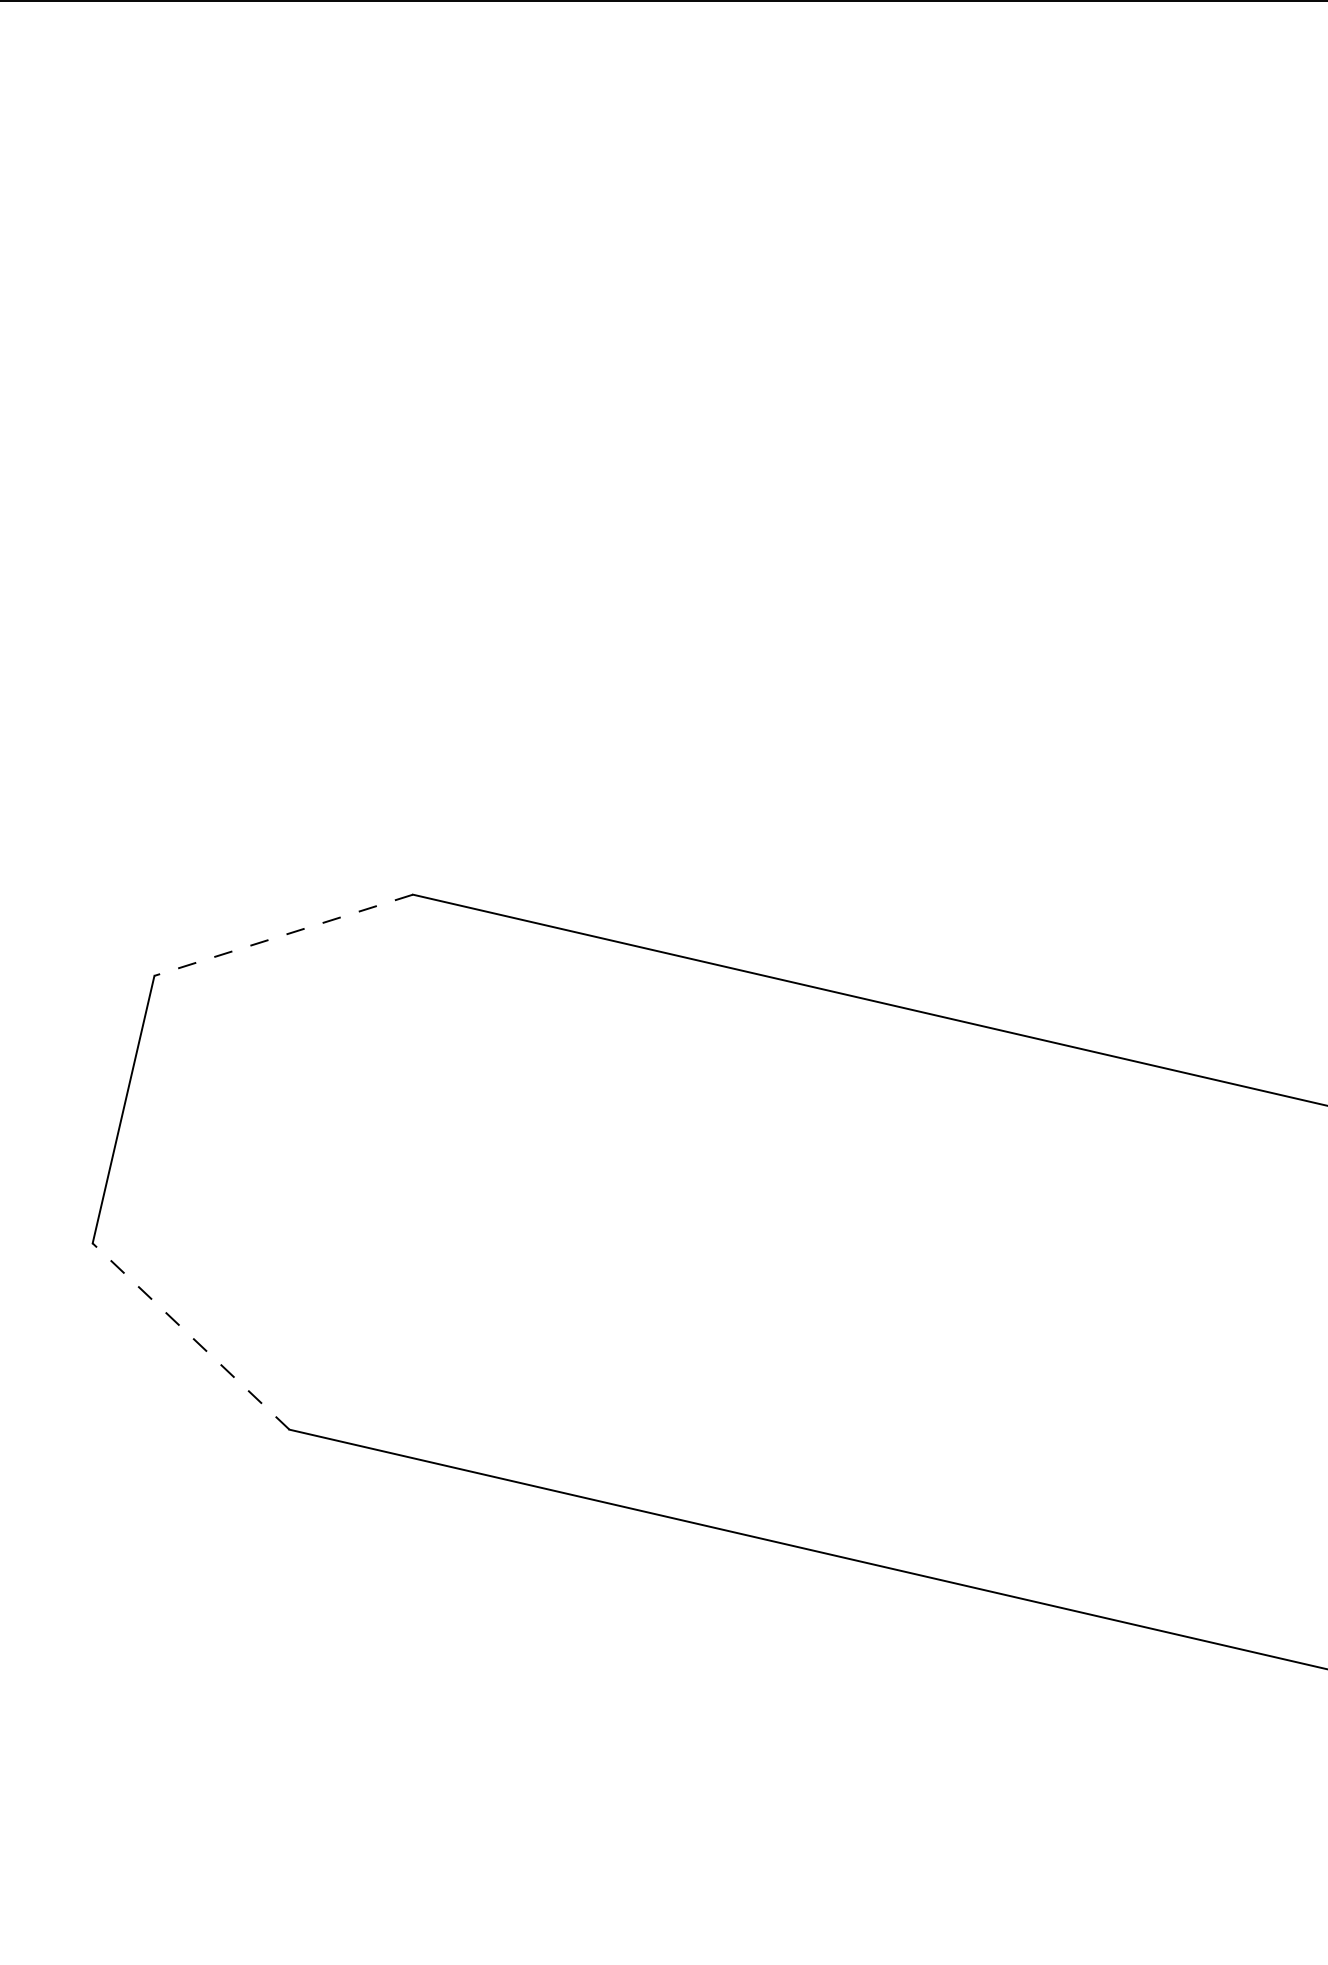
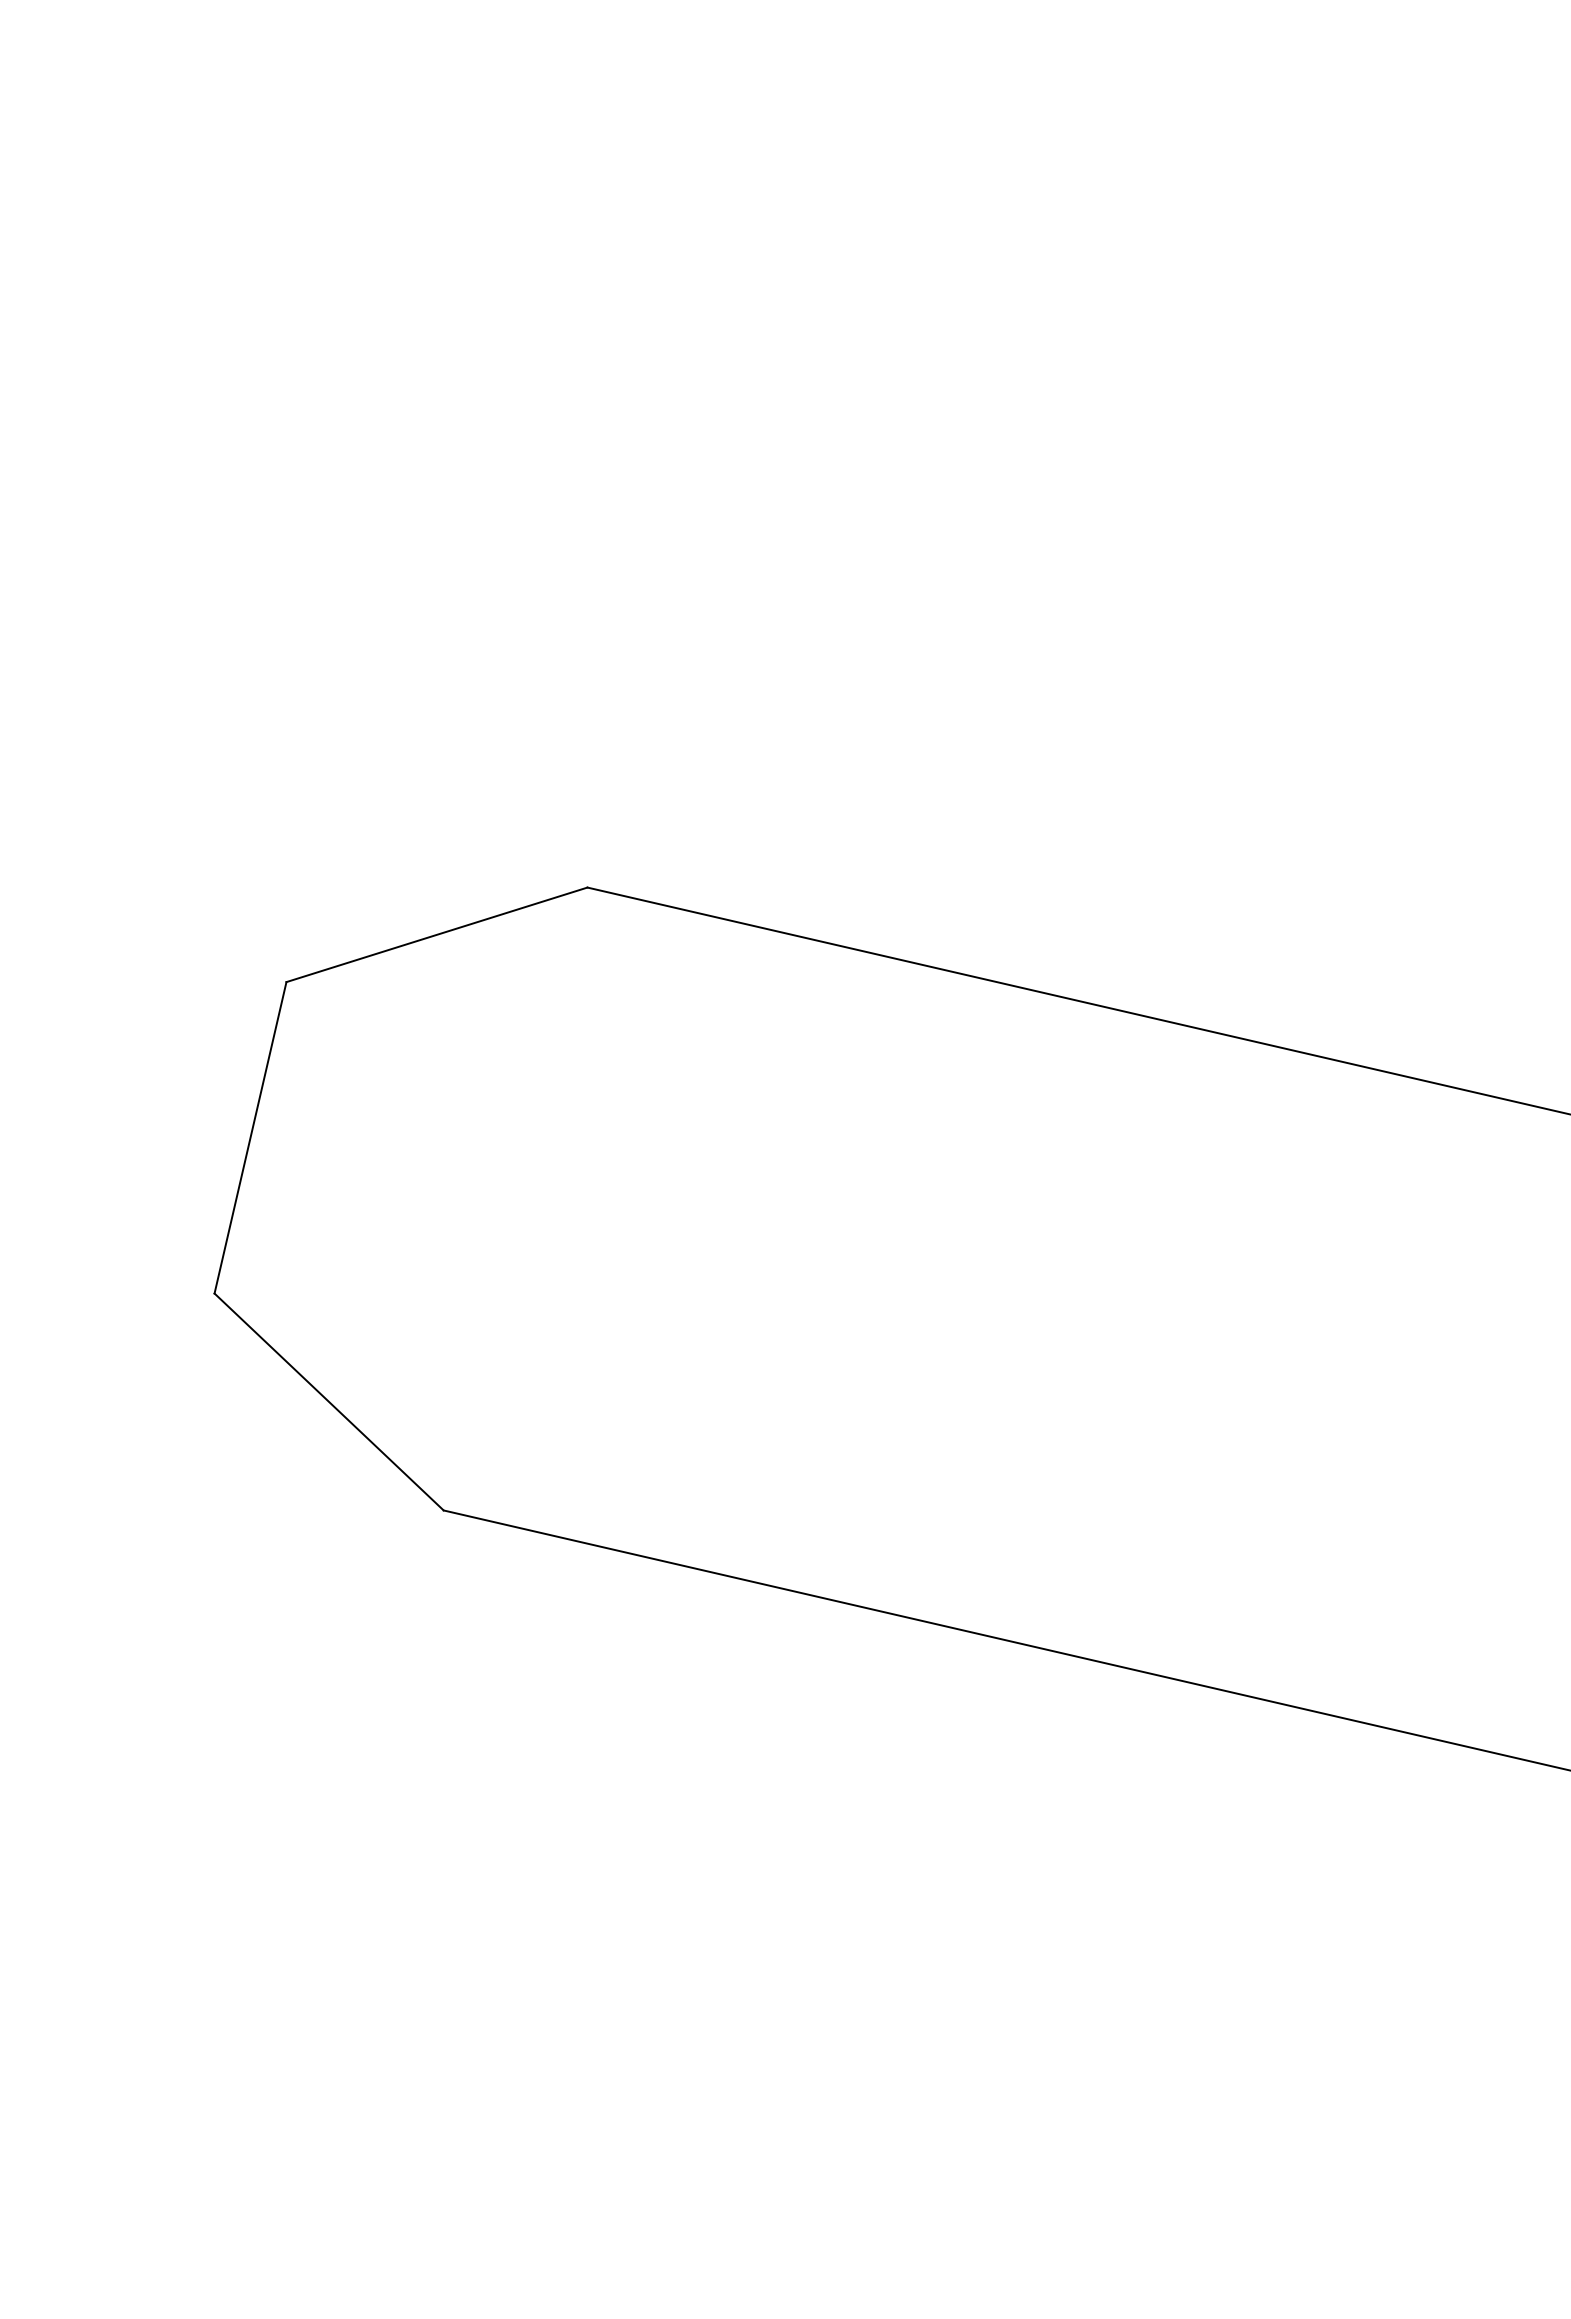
line: (283, 934) -> (436, 934), dashed -> solid
line: (191, 1336) -> (329, 1402), dashed -> solid

